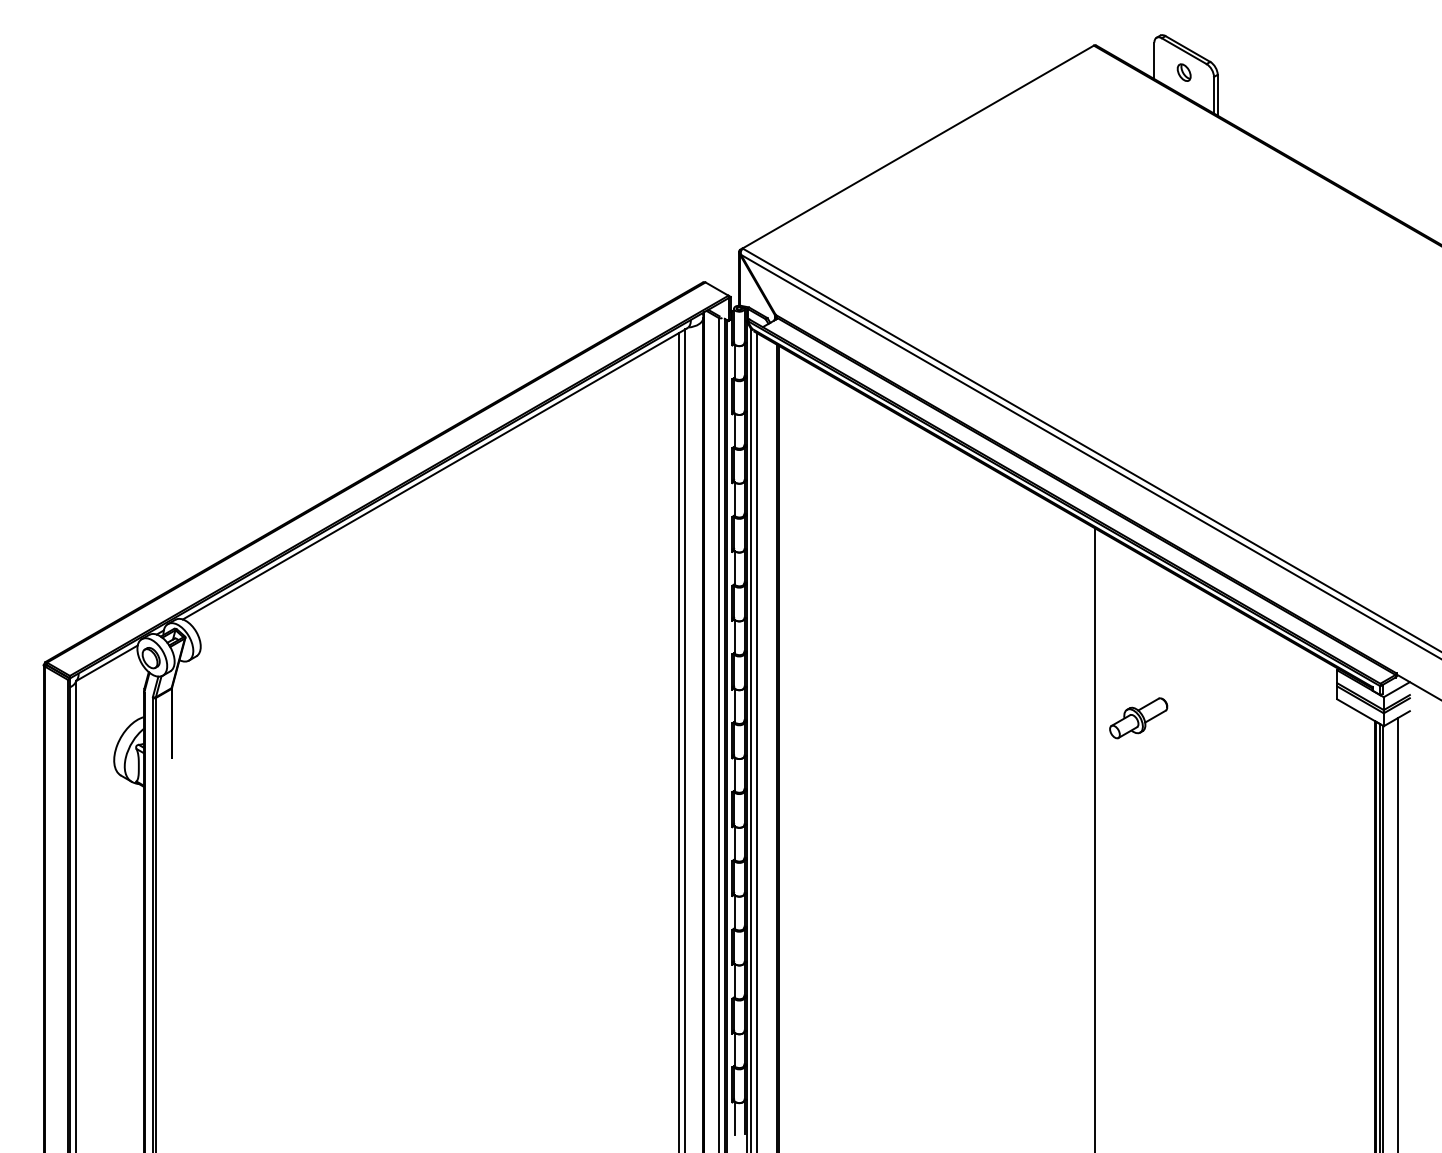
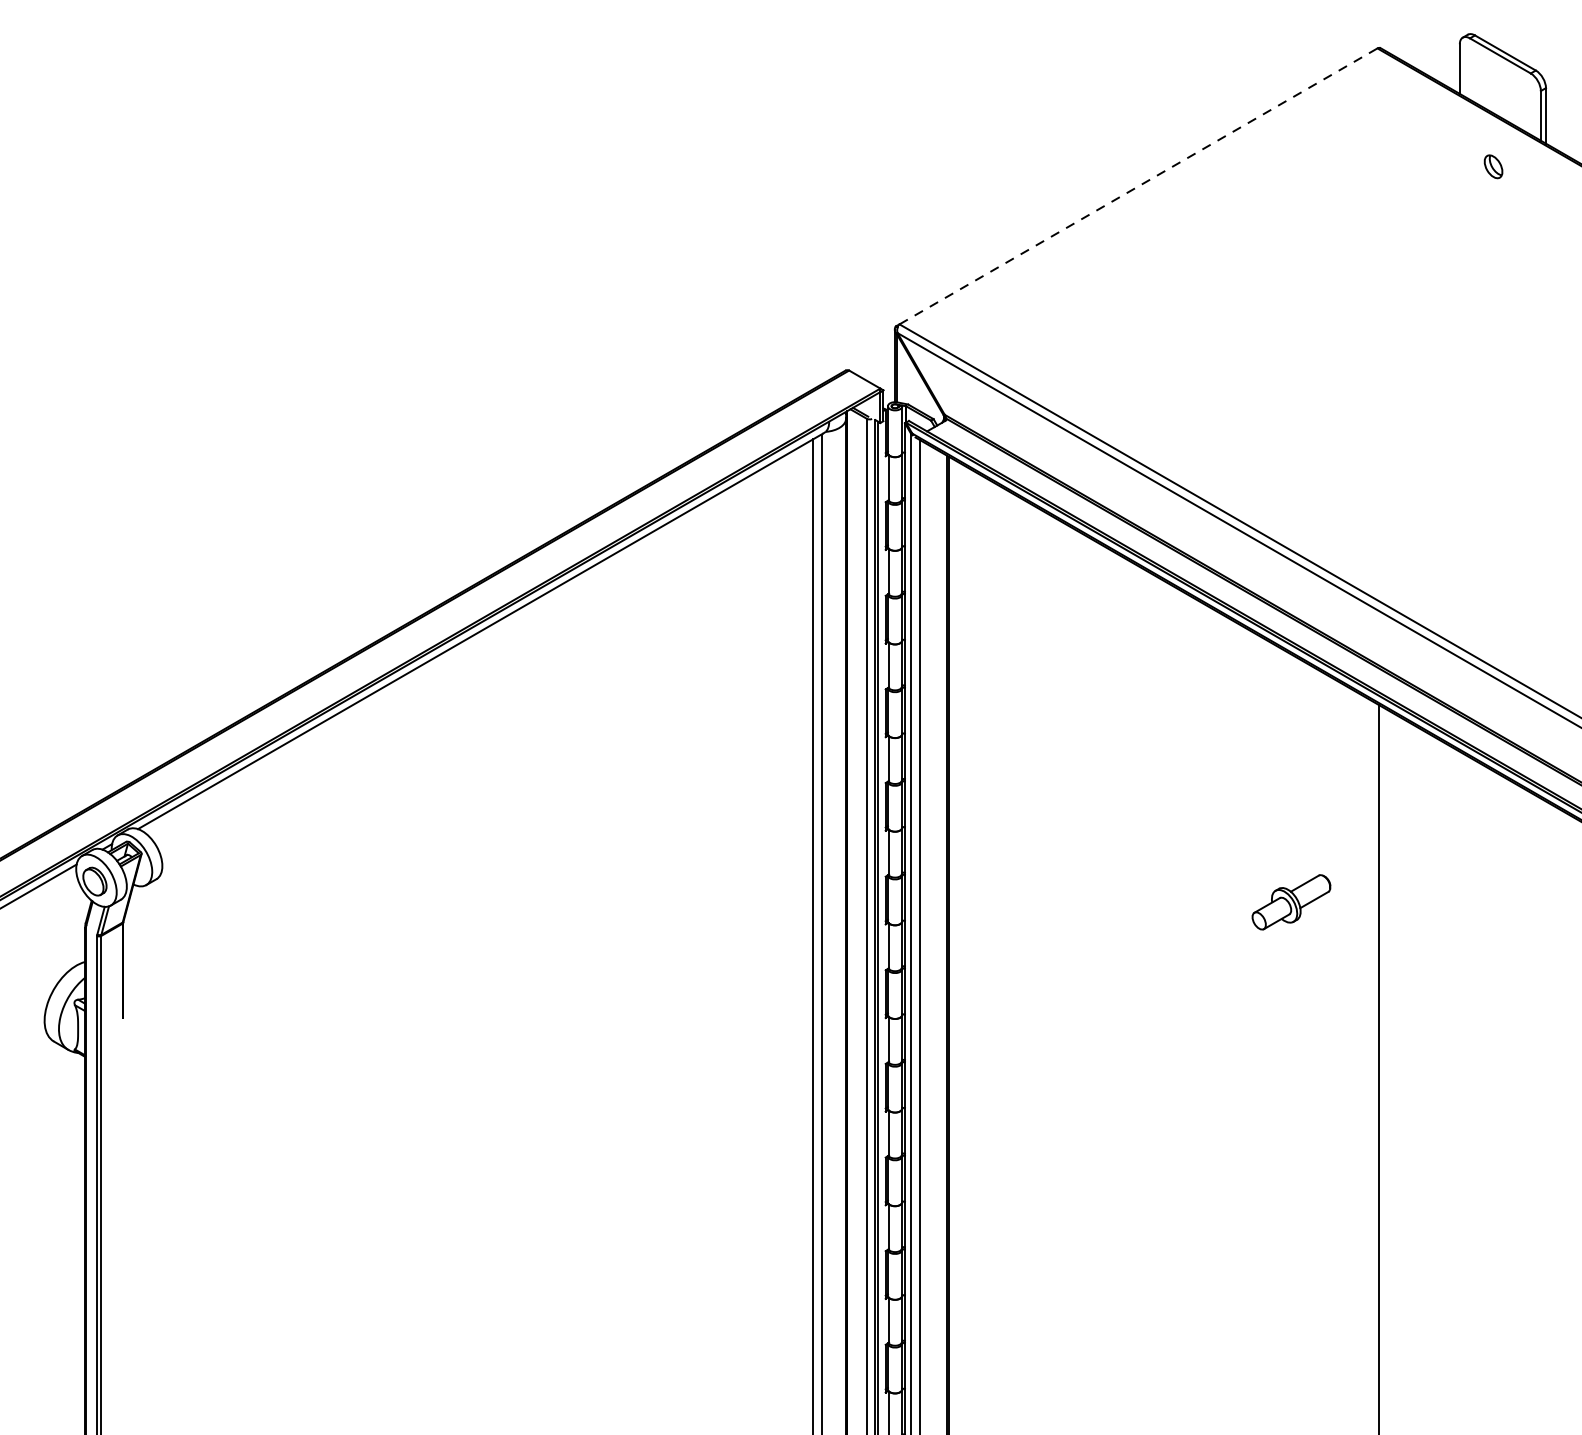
part: (1183, 72) -> (1492, 166), moved
line: (918, 147) -> (1138, 186), solid -> dashed
part: (1138, 718) -> (1291, 902), moved

